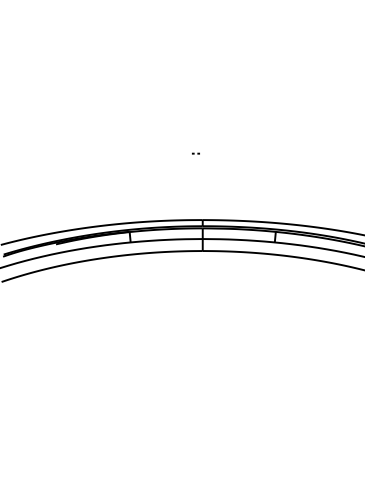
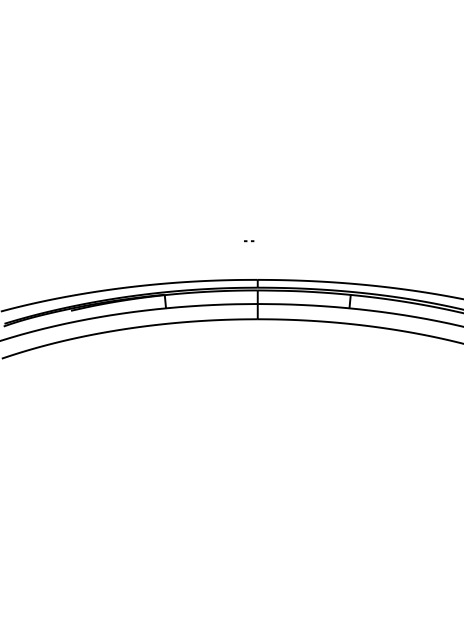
part: (195, 153) -> (248, 240), moved

